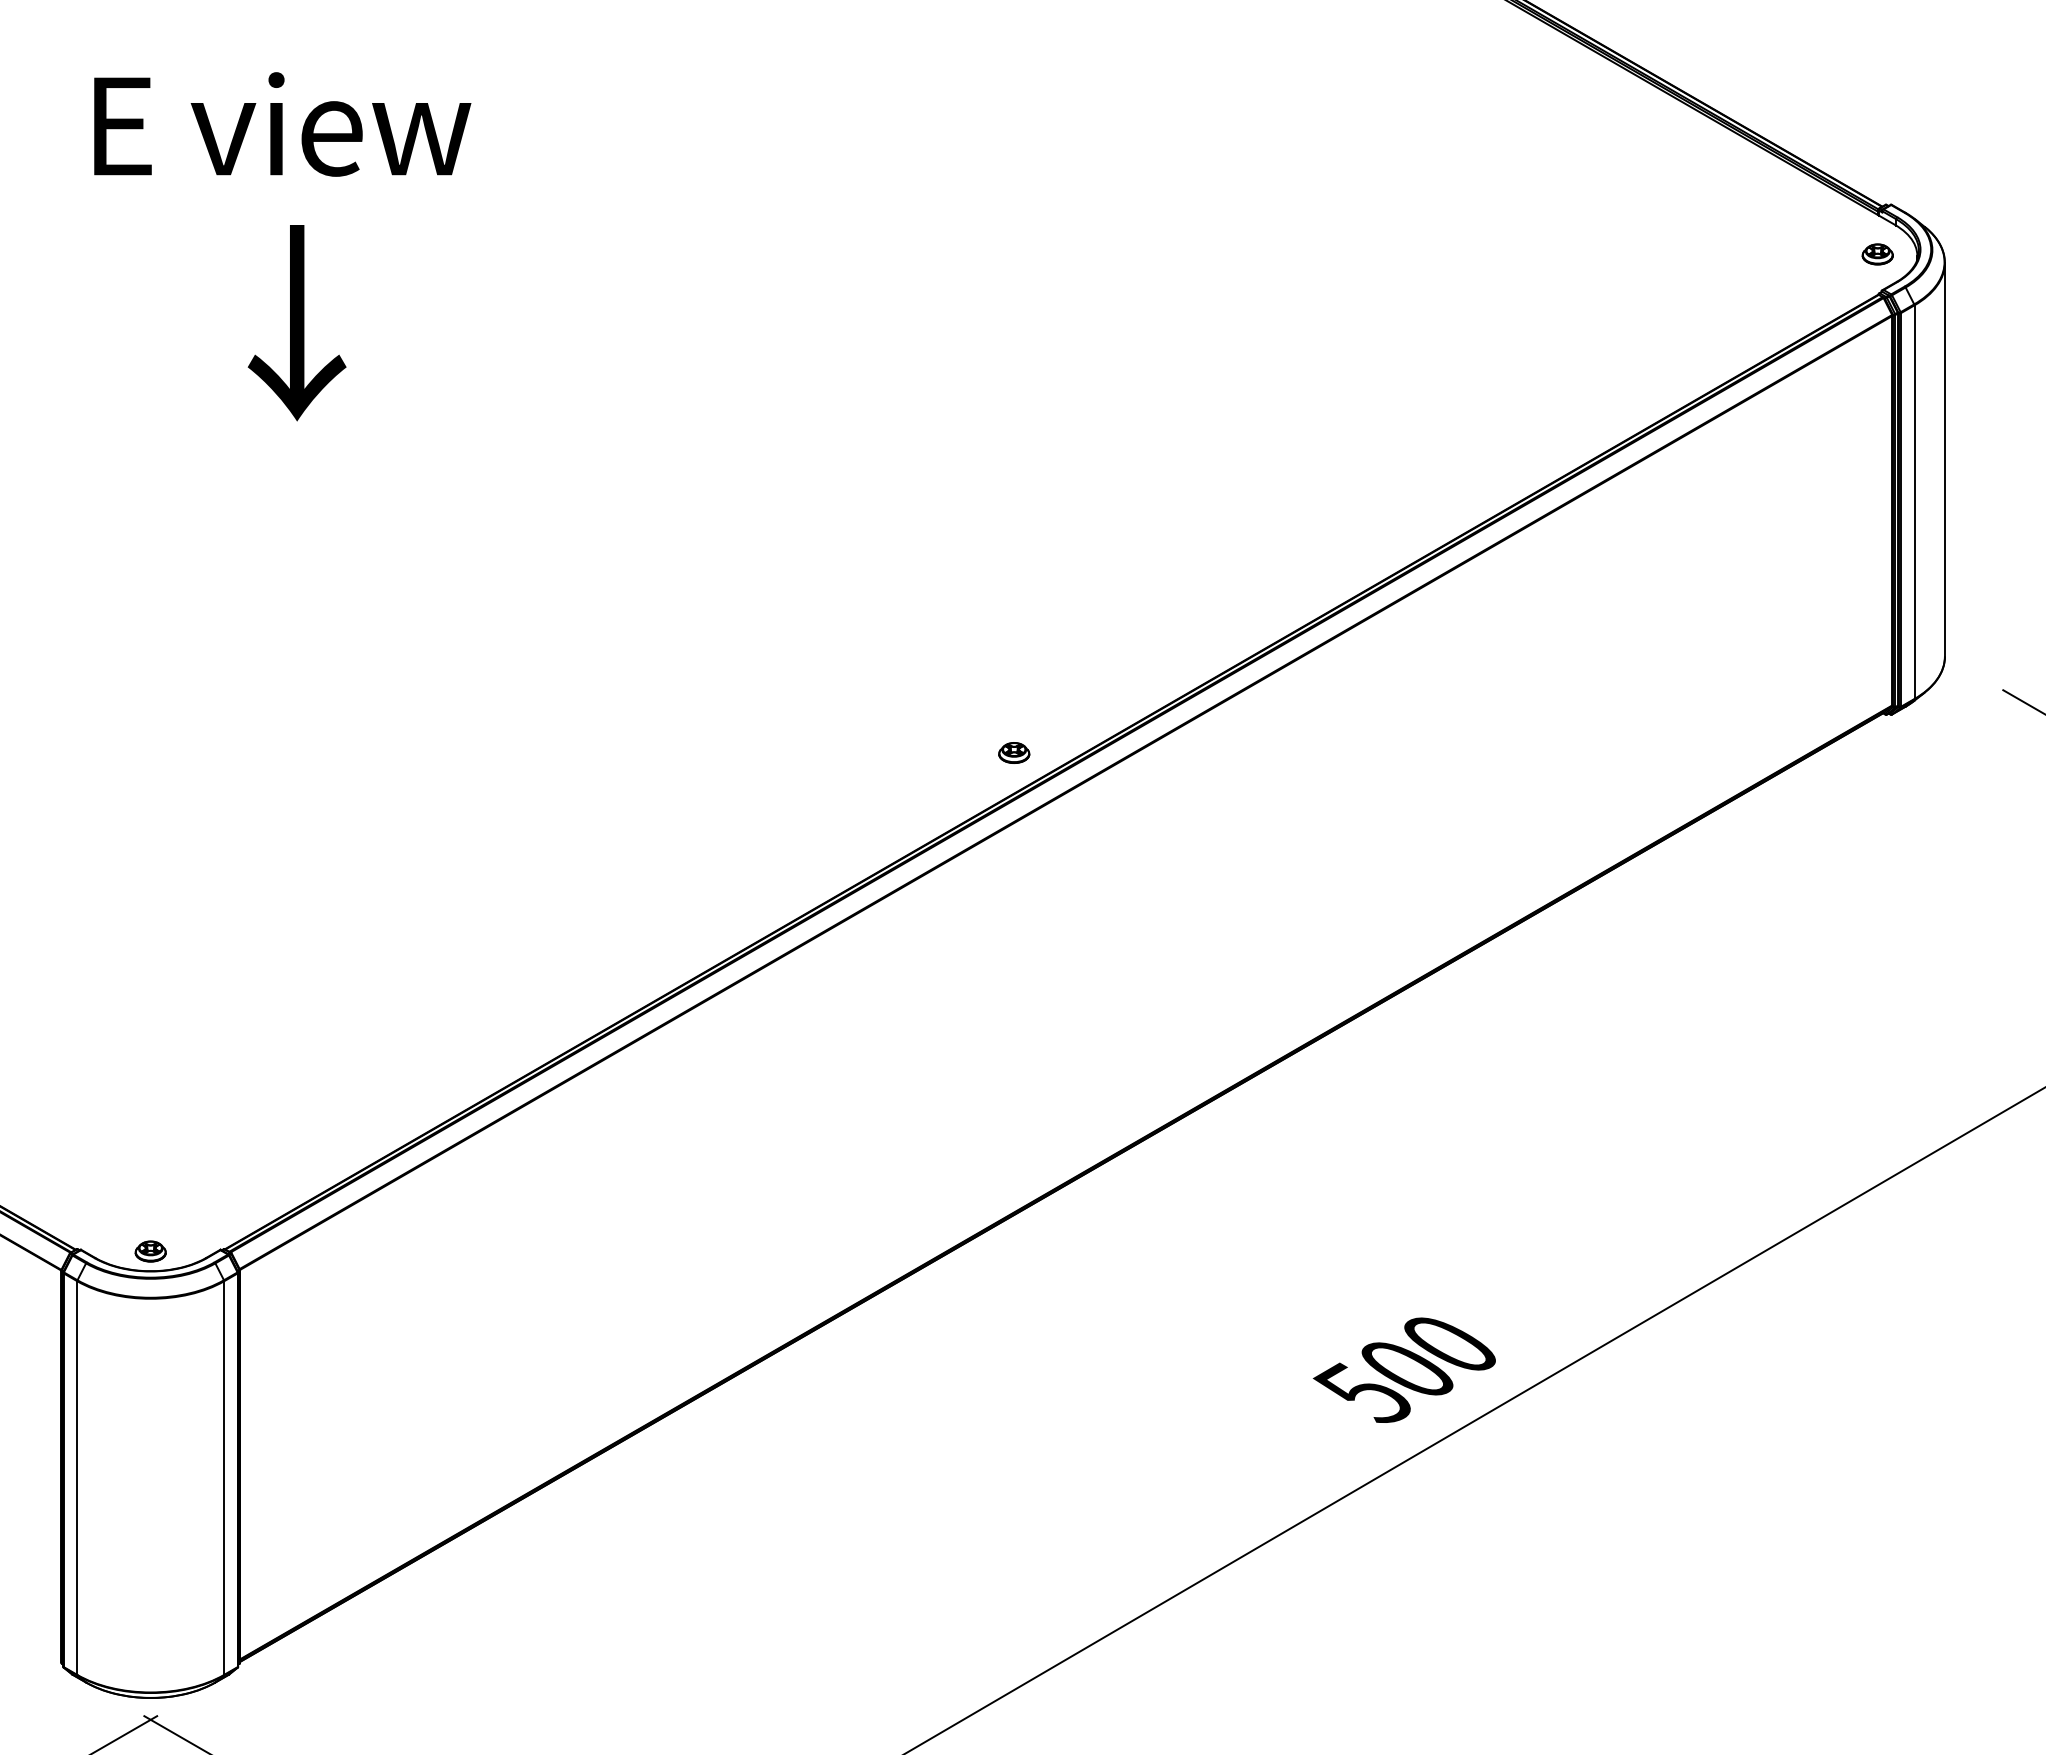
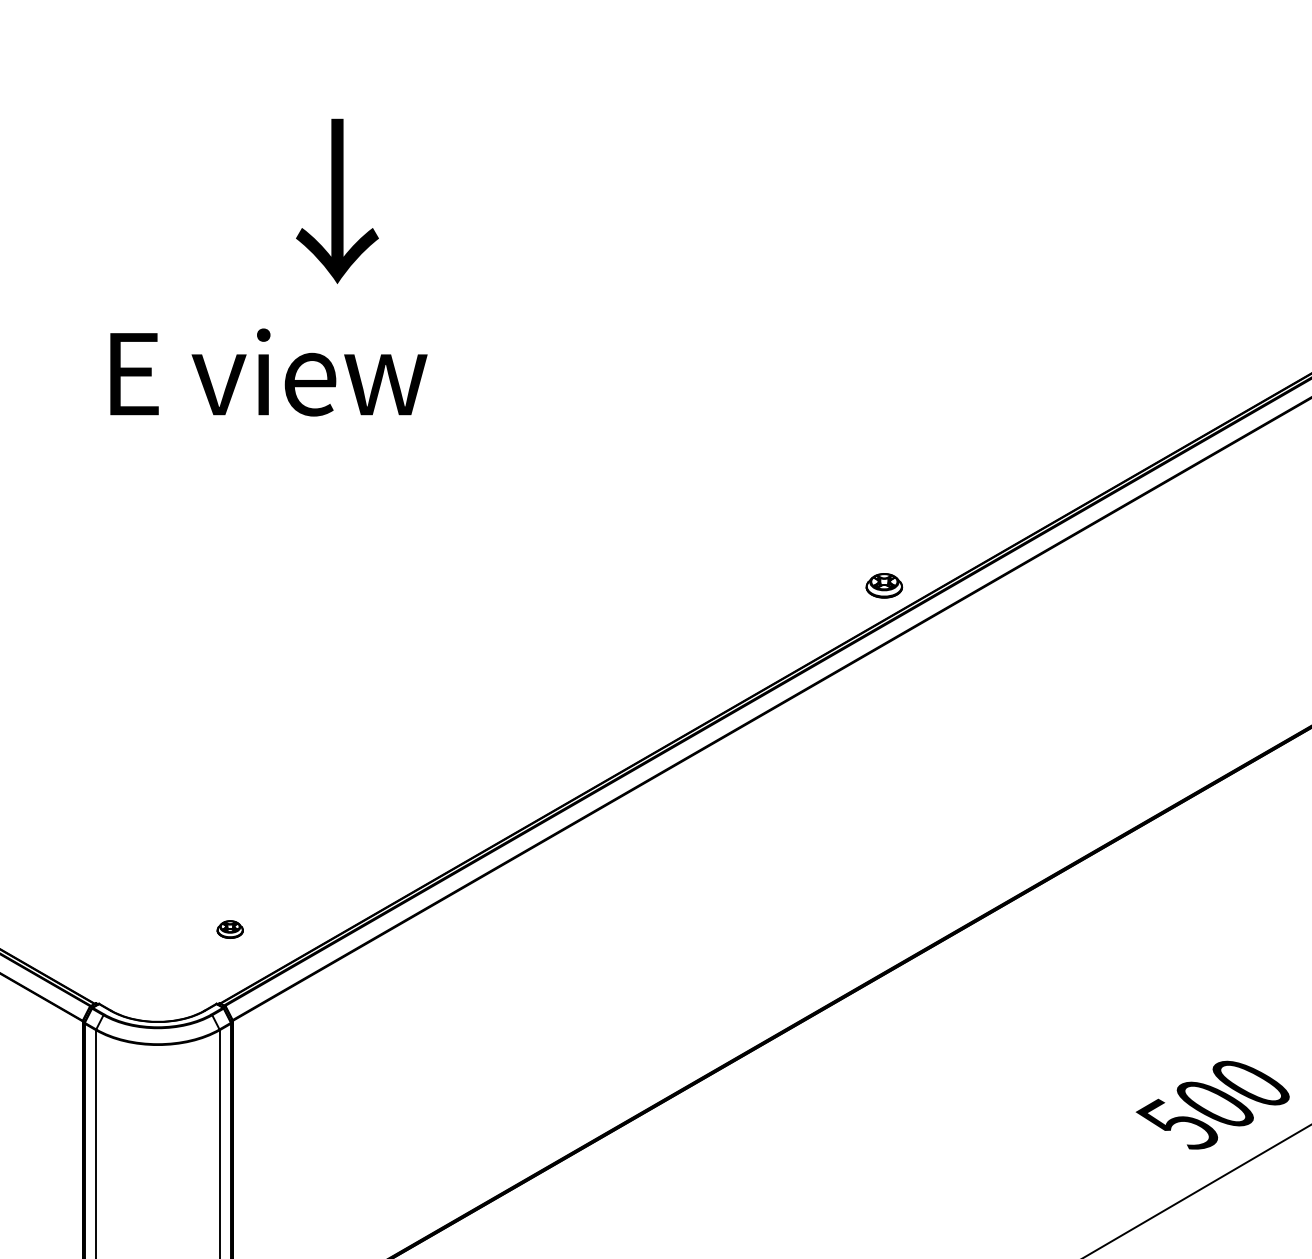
text: (282, 124) -> (268, 372), moved
text: (296, 323) -> (336, 201), moved
part: (1014, 752) -> (884, 585), size x1.4
part: (150, 1251) -> (230, 929), moved

